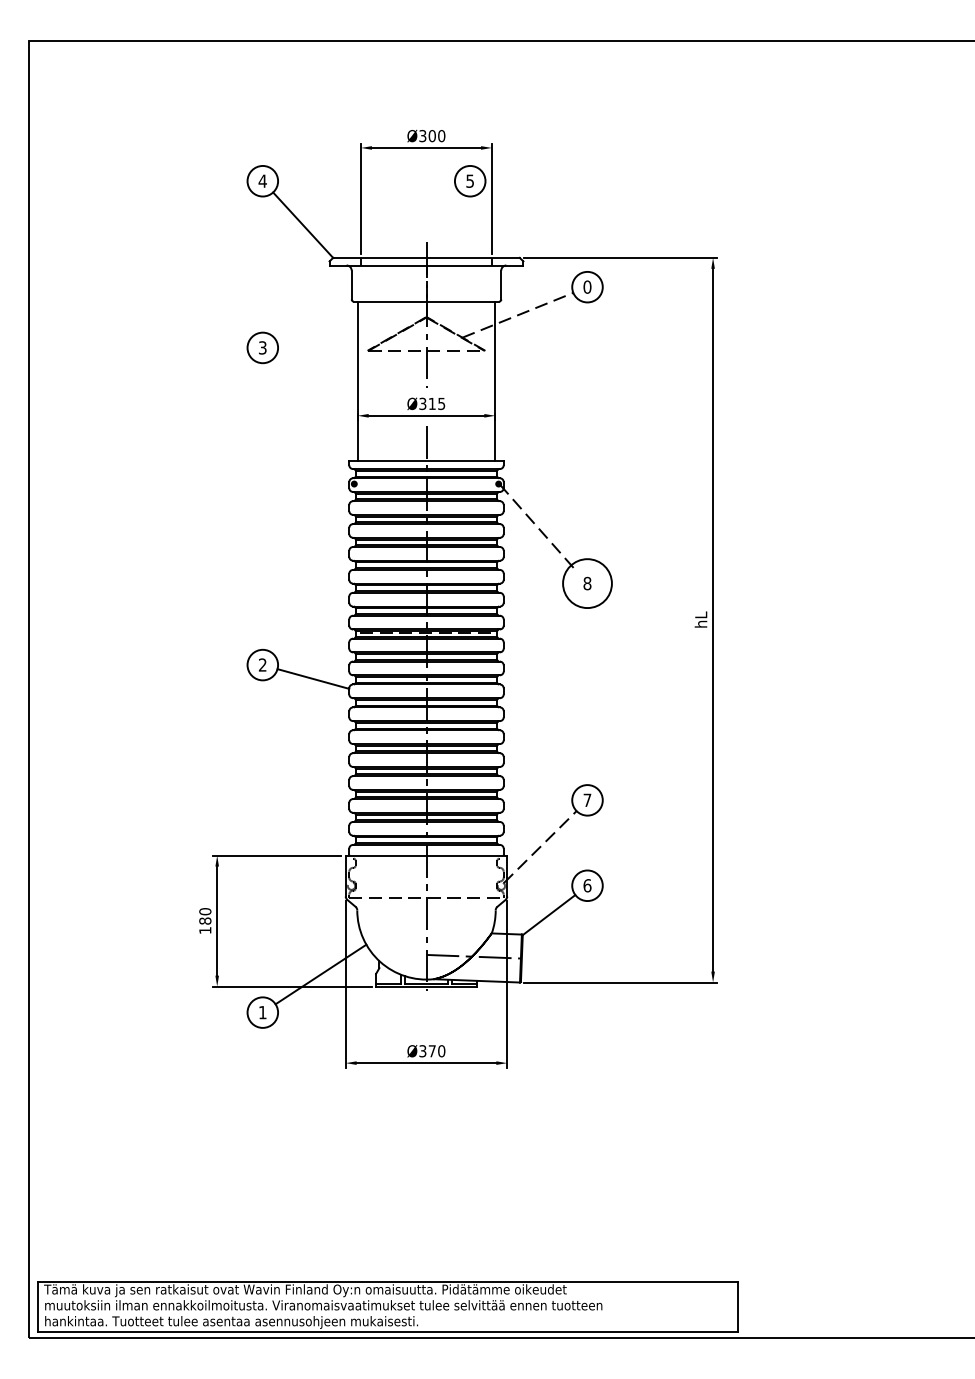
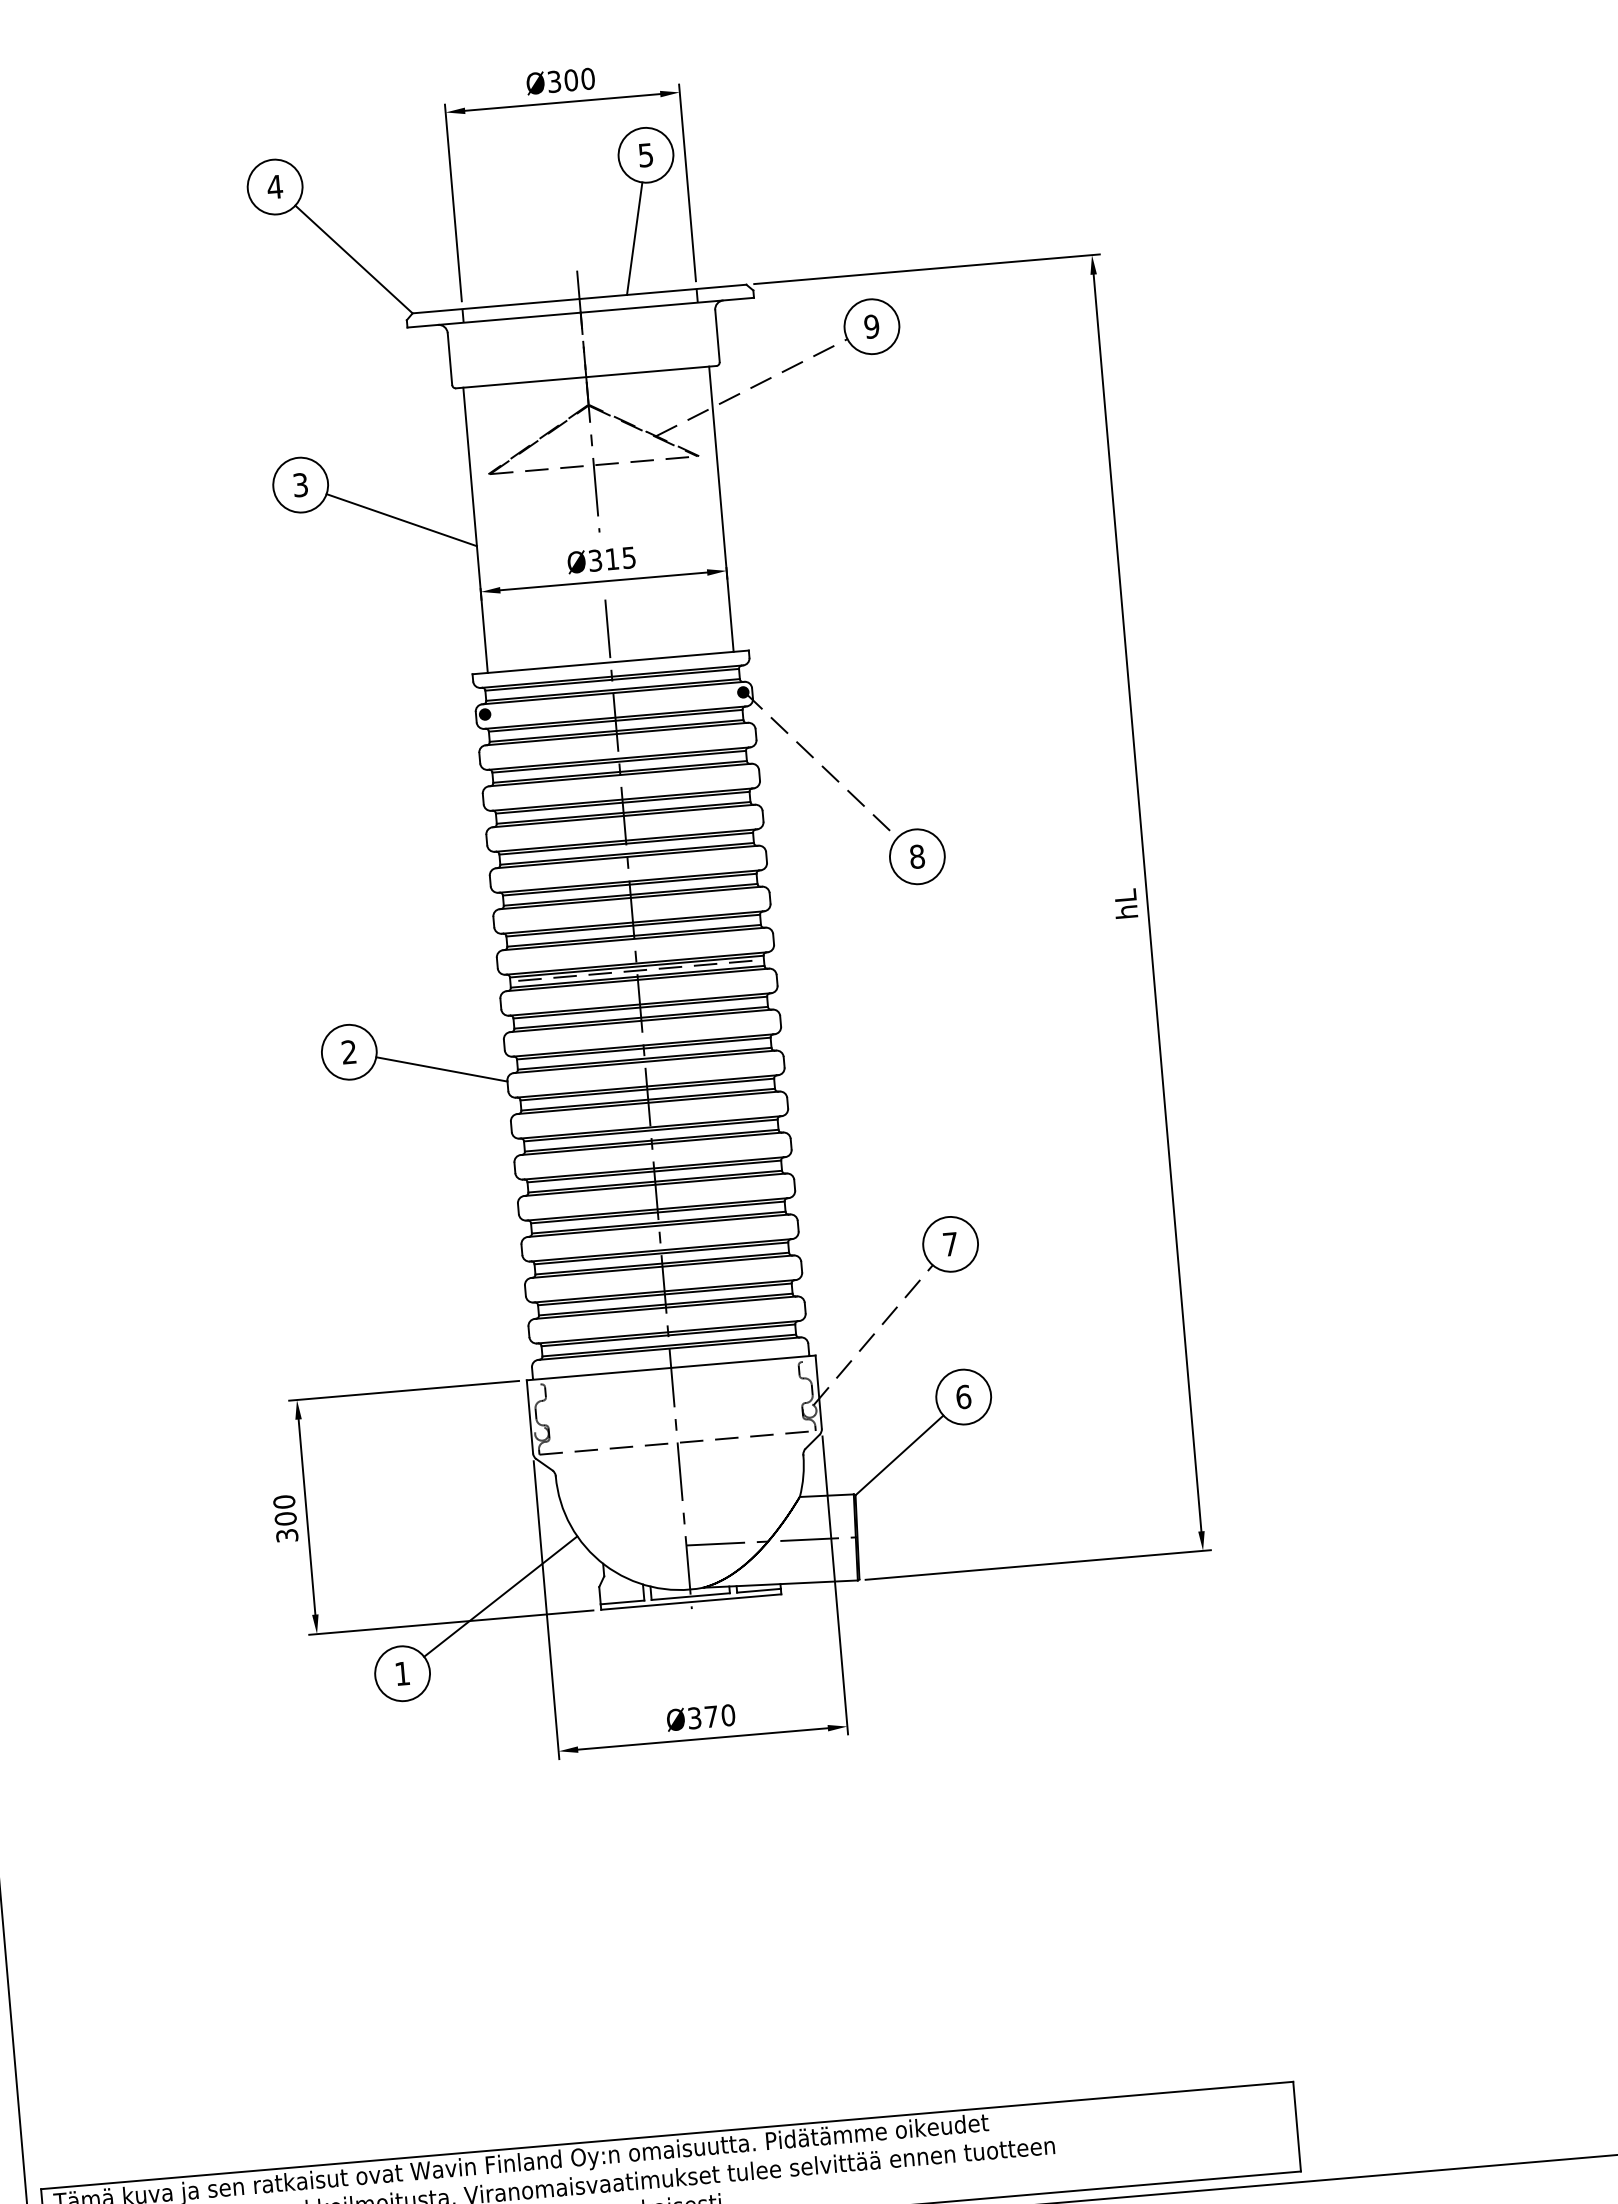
line: (459, 226) -> (633, 237), added
text: (587, 286) -> (871, 325), 0 -> 9
line: (316, 372) -> (400, 520), added
circle: (587, 583) -> (917, 856), size x0.62
text: (205, 925) -> (286, 1526), 180 -> 300

